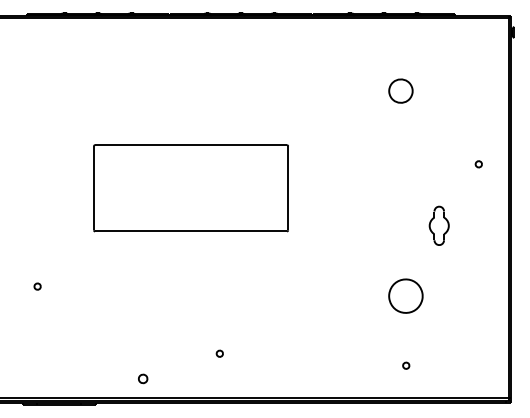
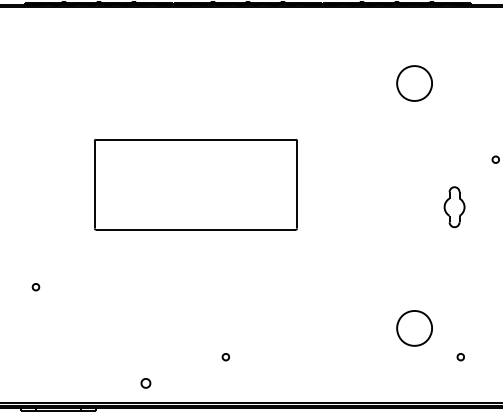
part: (400, 90) -> (414, 82), size x1.43
part: (438, 225) -> (453, 206), moved
part: (405, 295) -> (414, 327), moved
part: (406, 365) -> (461, 356), moved

